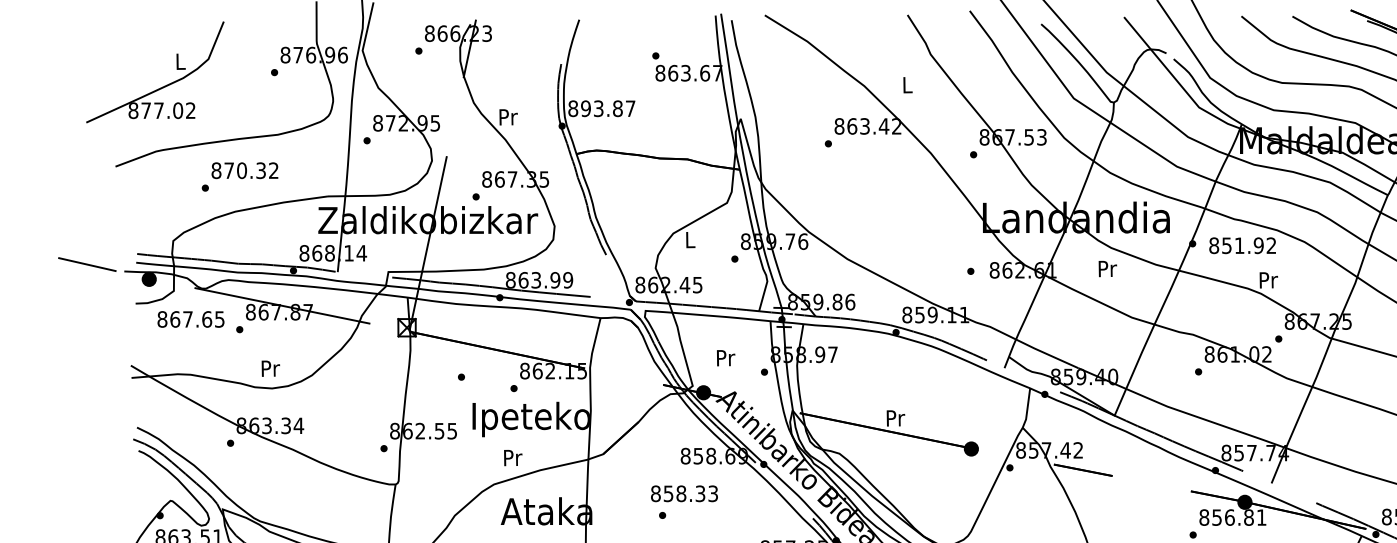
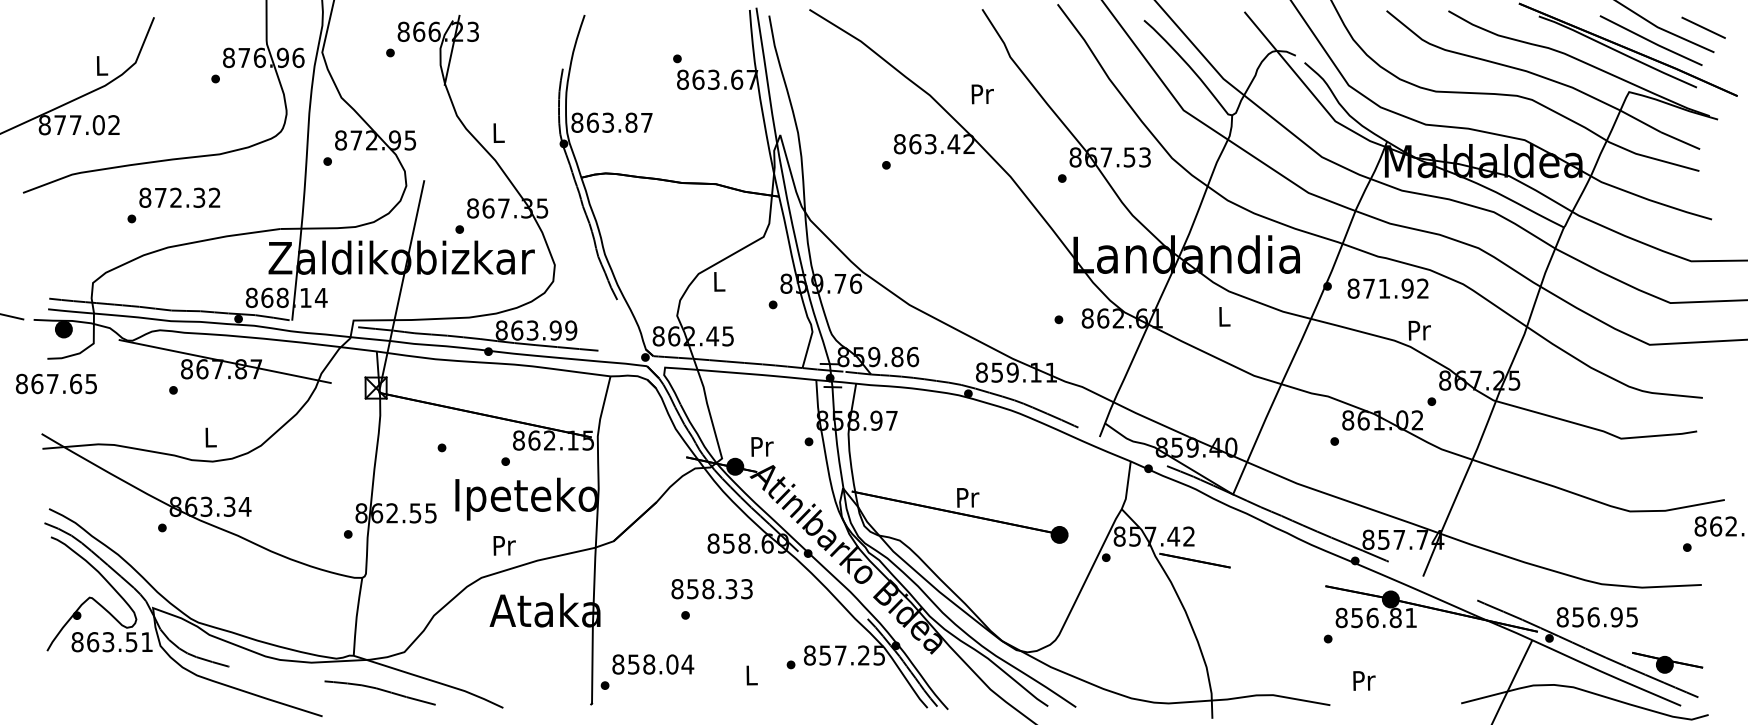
text: (907, 85) -> (982, 94), L -> Pr
text: (585, 108) -> (592, 122), 893.87 -> 863.87
text: (508, 117) -> (499, 133), Pr -> L
text: (242, 170) -> (176, 197), 870.32 -> 872.32
text: (1226, 245) -> (1368, 288), 851.92 -> 871.92
text: (1107, 268) -> (1224, 316), Pr -> L
text: (191, 319) -> (56, 383), moved
text: (726, 357) -> (762, 446), moved
text: (271, 368) -> (211, 437), Pr -> L

